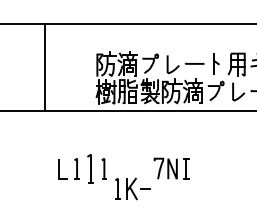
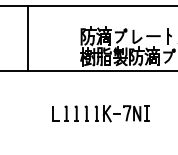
line: (45, 66) -> (28, 38), moved
part: (89, 168) -> (75, 113), size x0.71
part: (132, 188) -> (107, 113), moved

